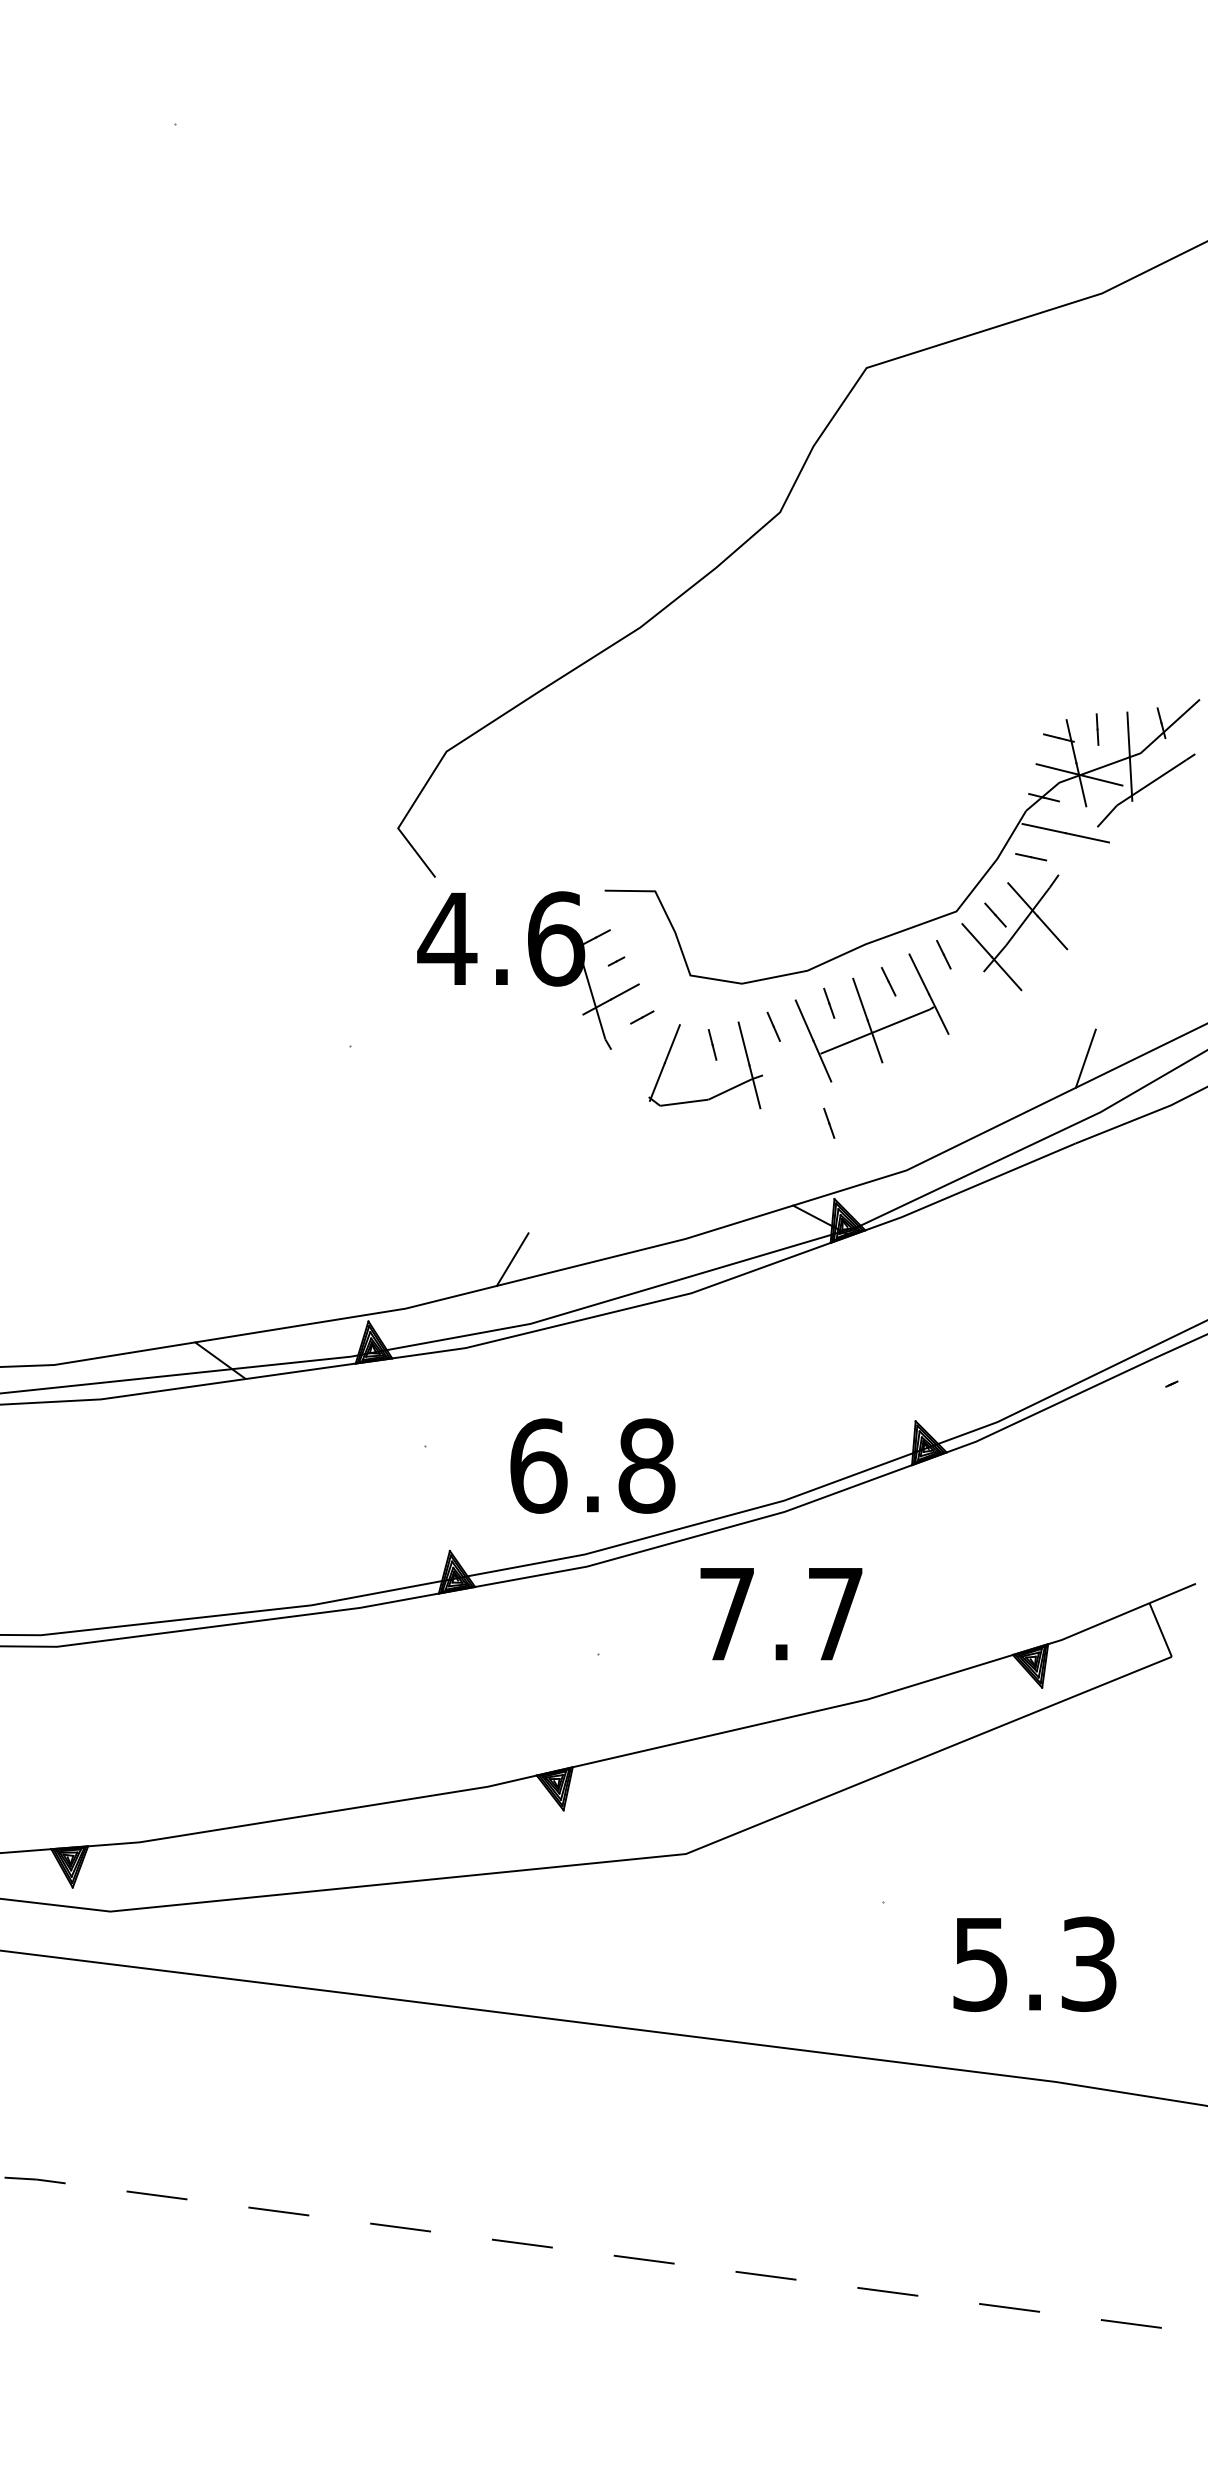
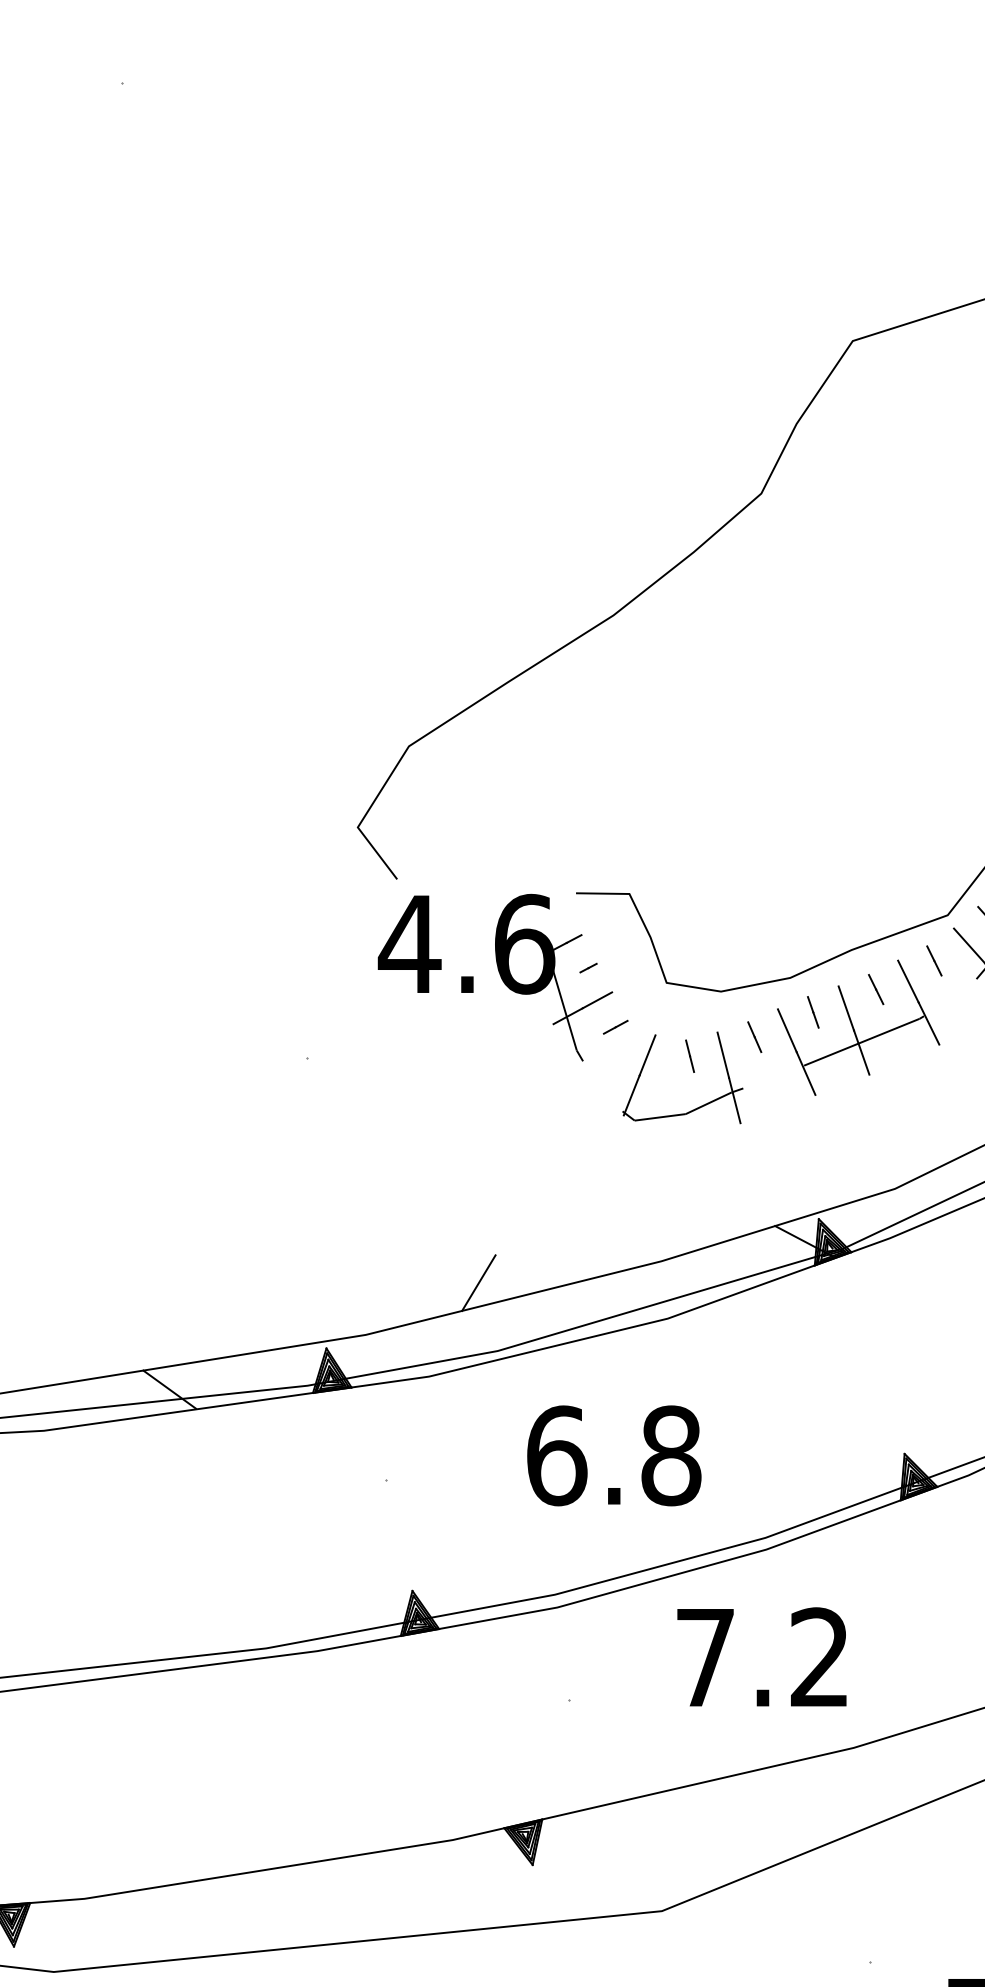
line: (829, 1122) -> (813, 1138), removed
text: (592, 1465) -> (613, 1455), moved
text: (835, 1613) -> (819, 1657), 7.7 -> 7.2

